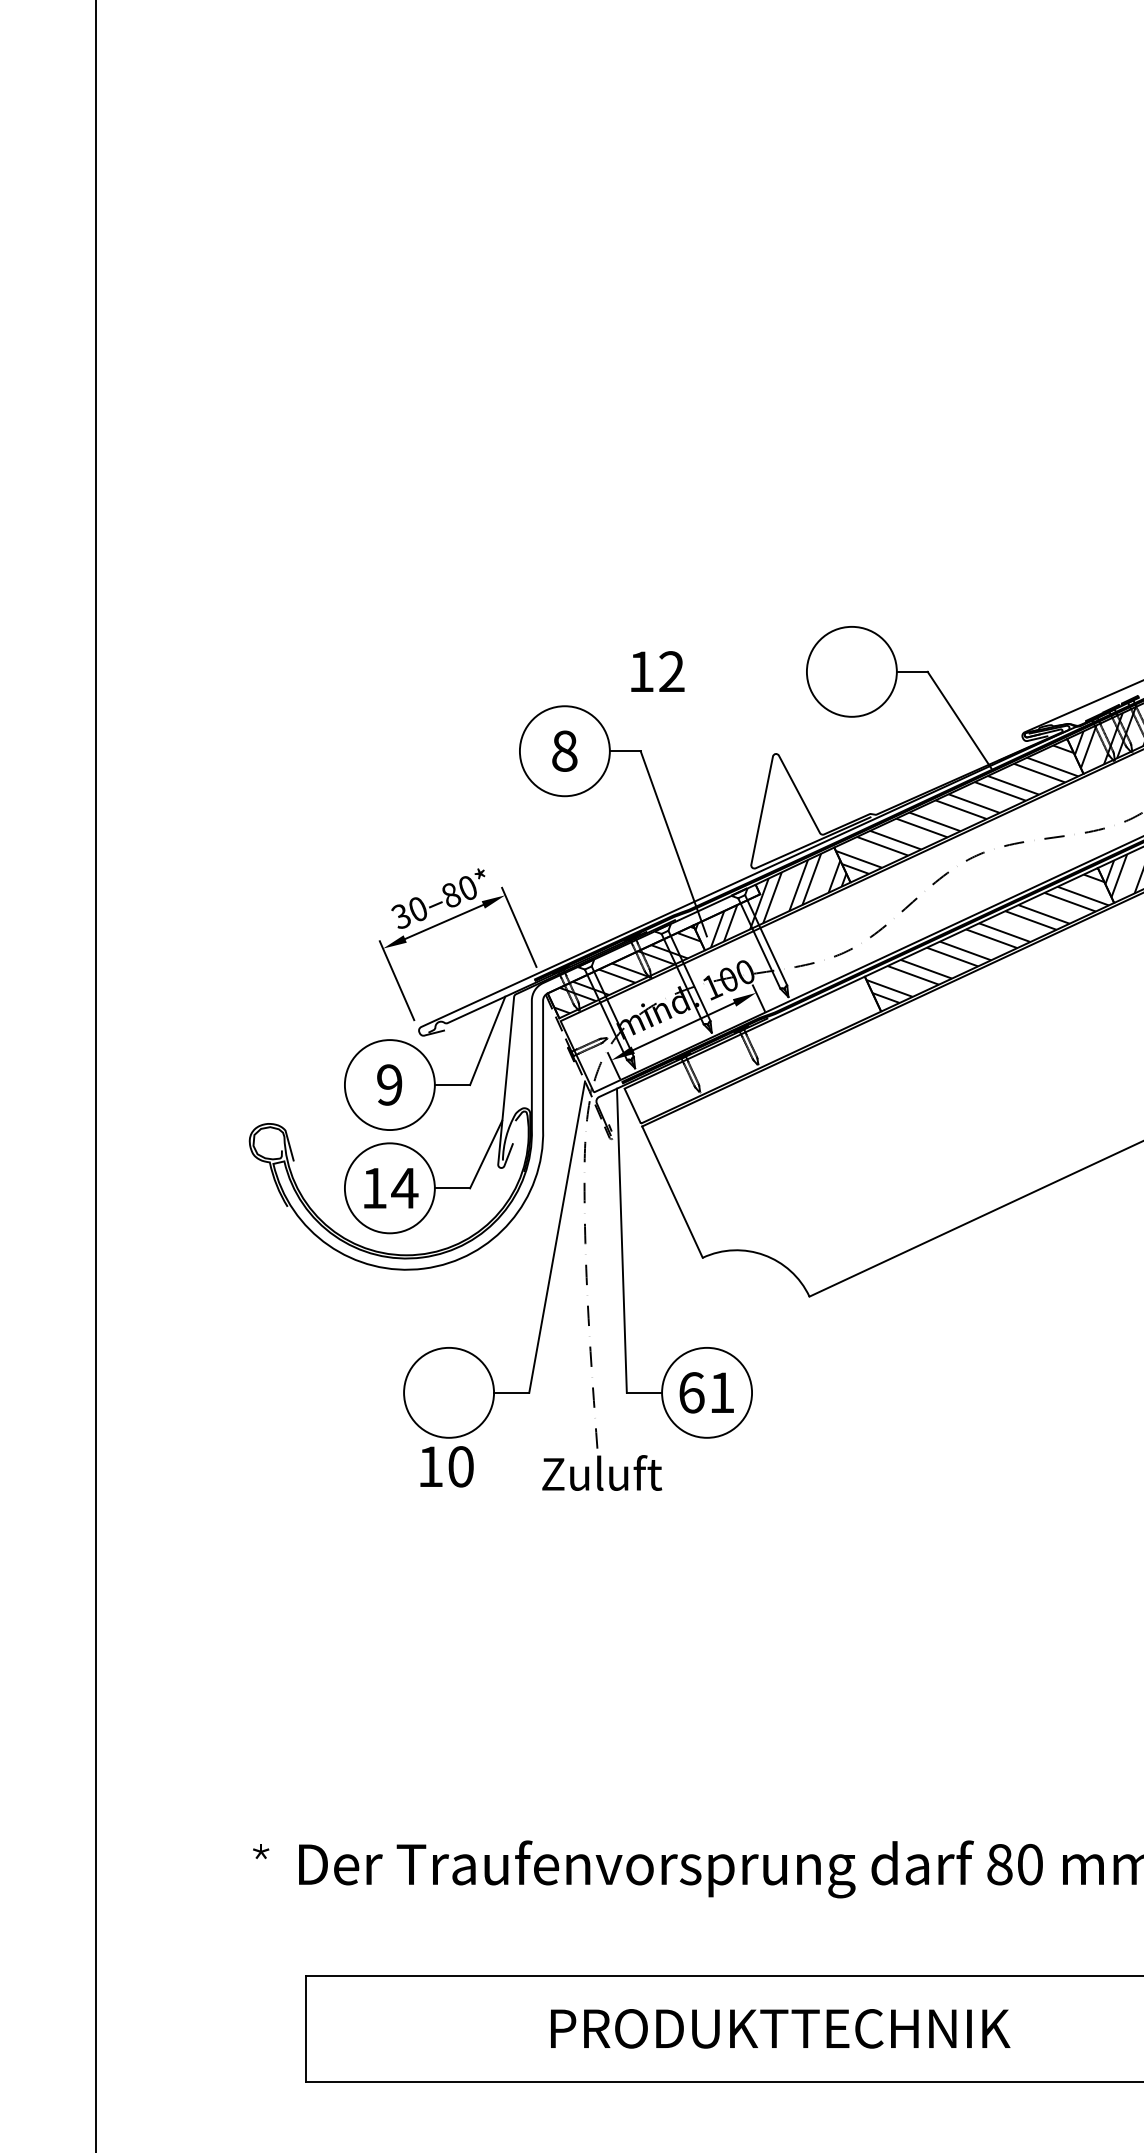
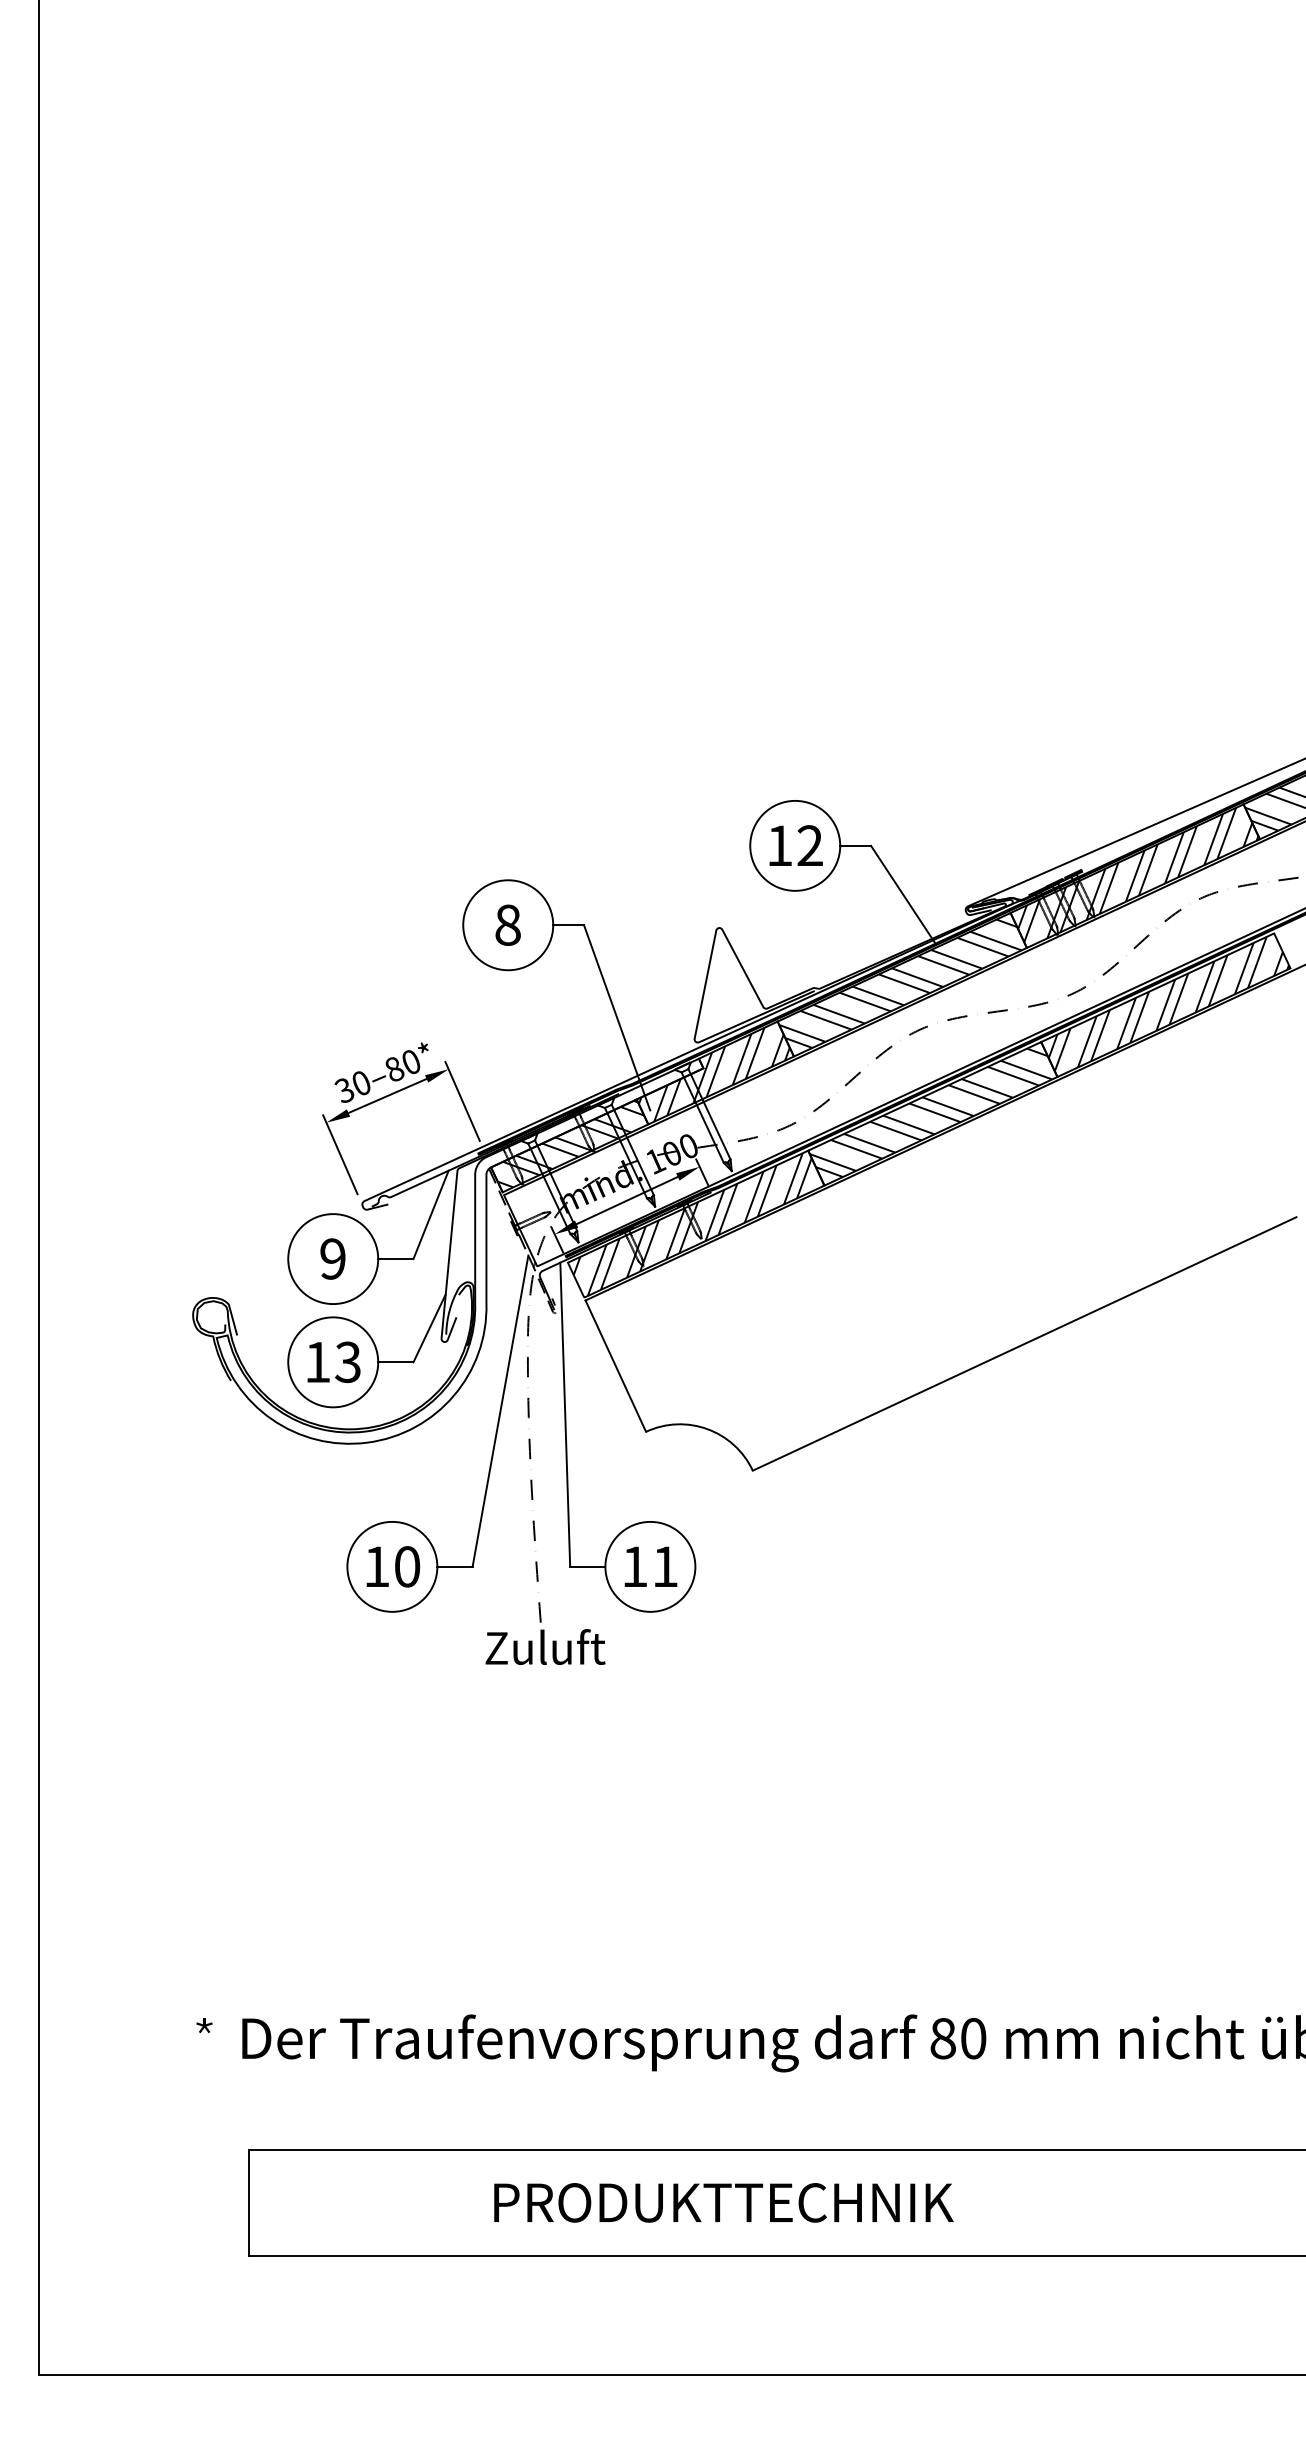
text: (657, 671) -> (795, 845), moved
hatch: (755, 1050) -> (698, 1224), added
text: (404, 1188) -> (347, 1362), 14 -> 13
text: (692, 1392) -> (635, 1566), 61 -> 11
text: (446, 1466) -> (392, 1566), moved

